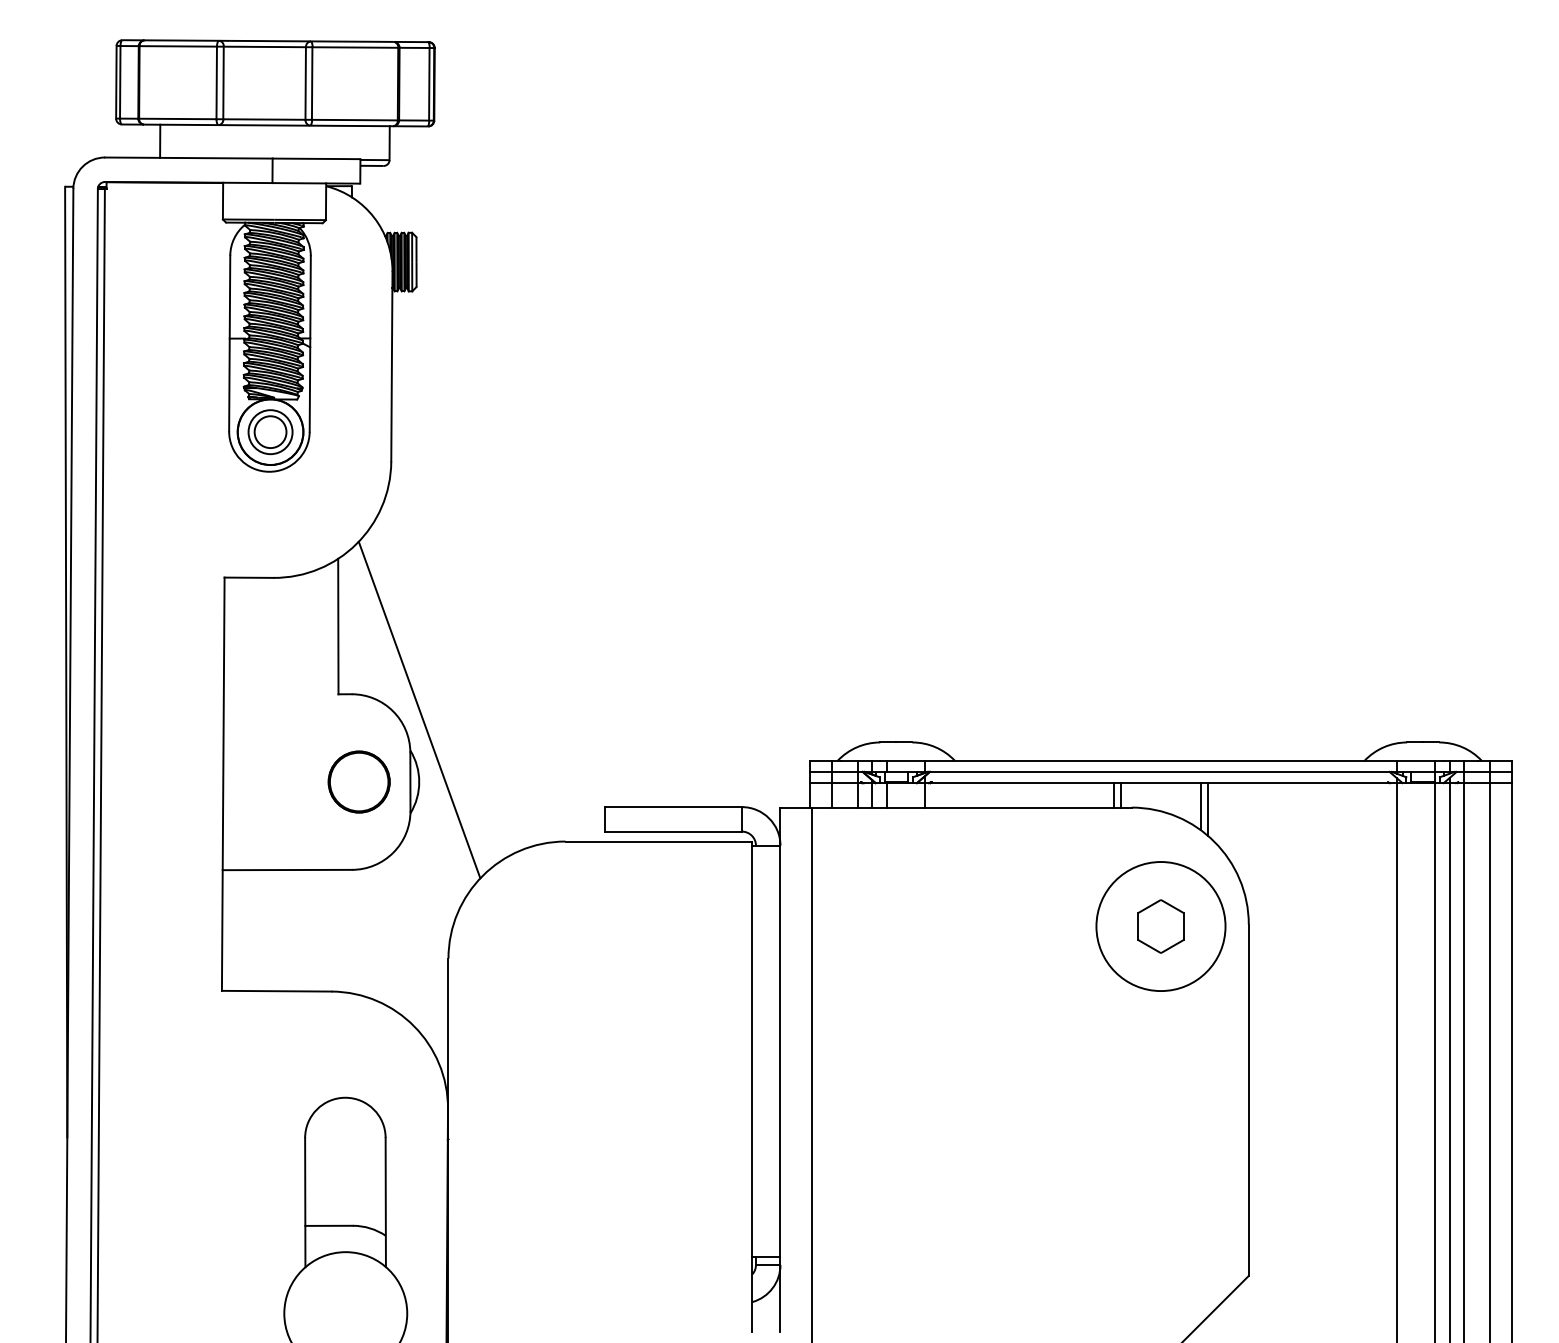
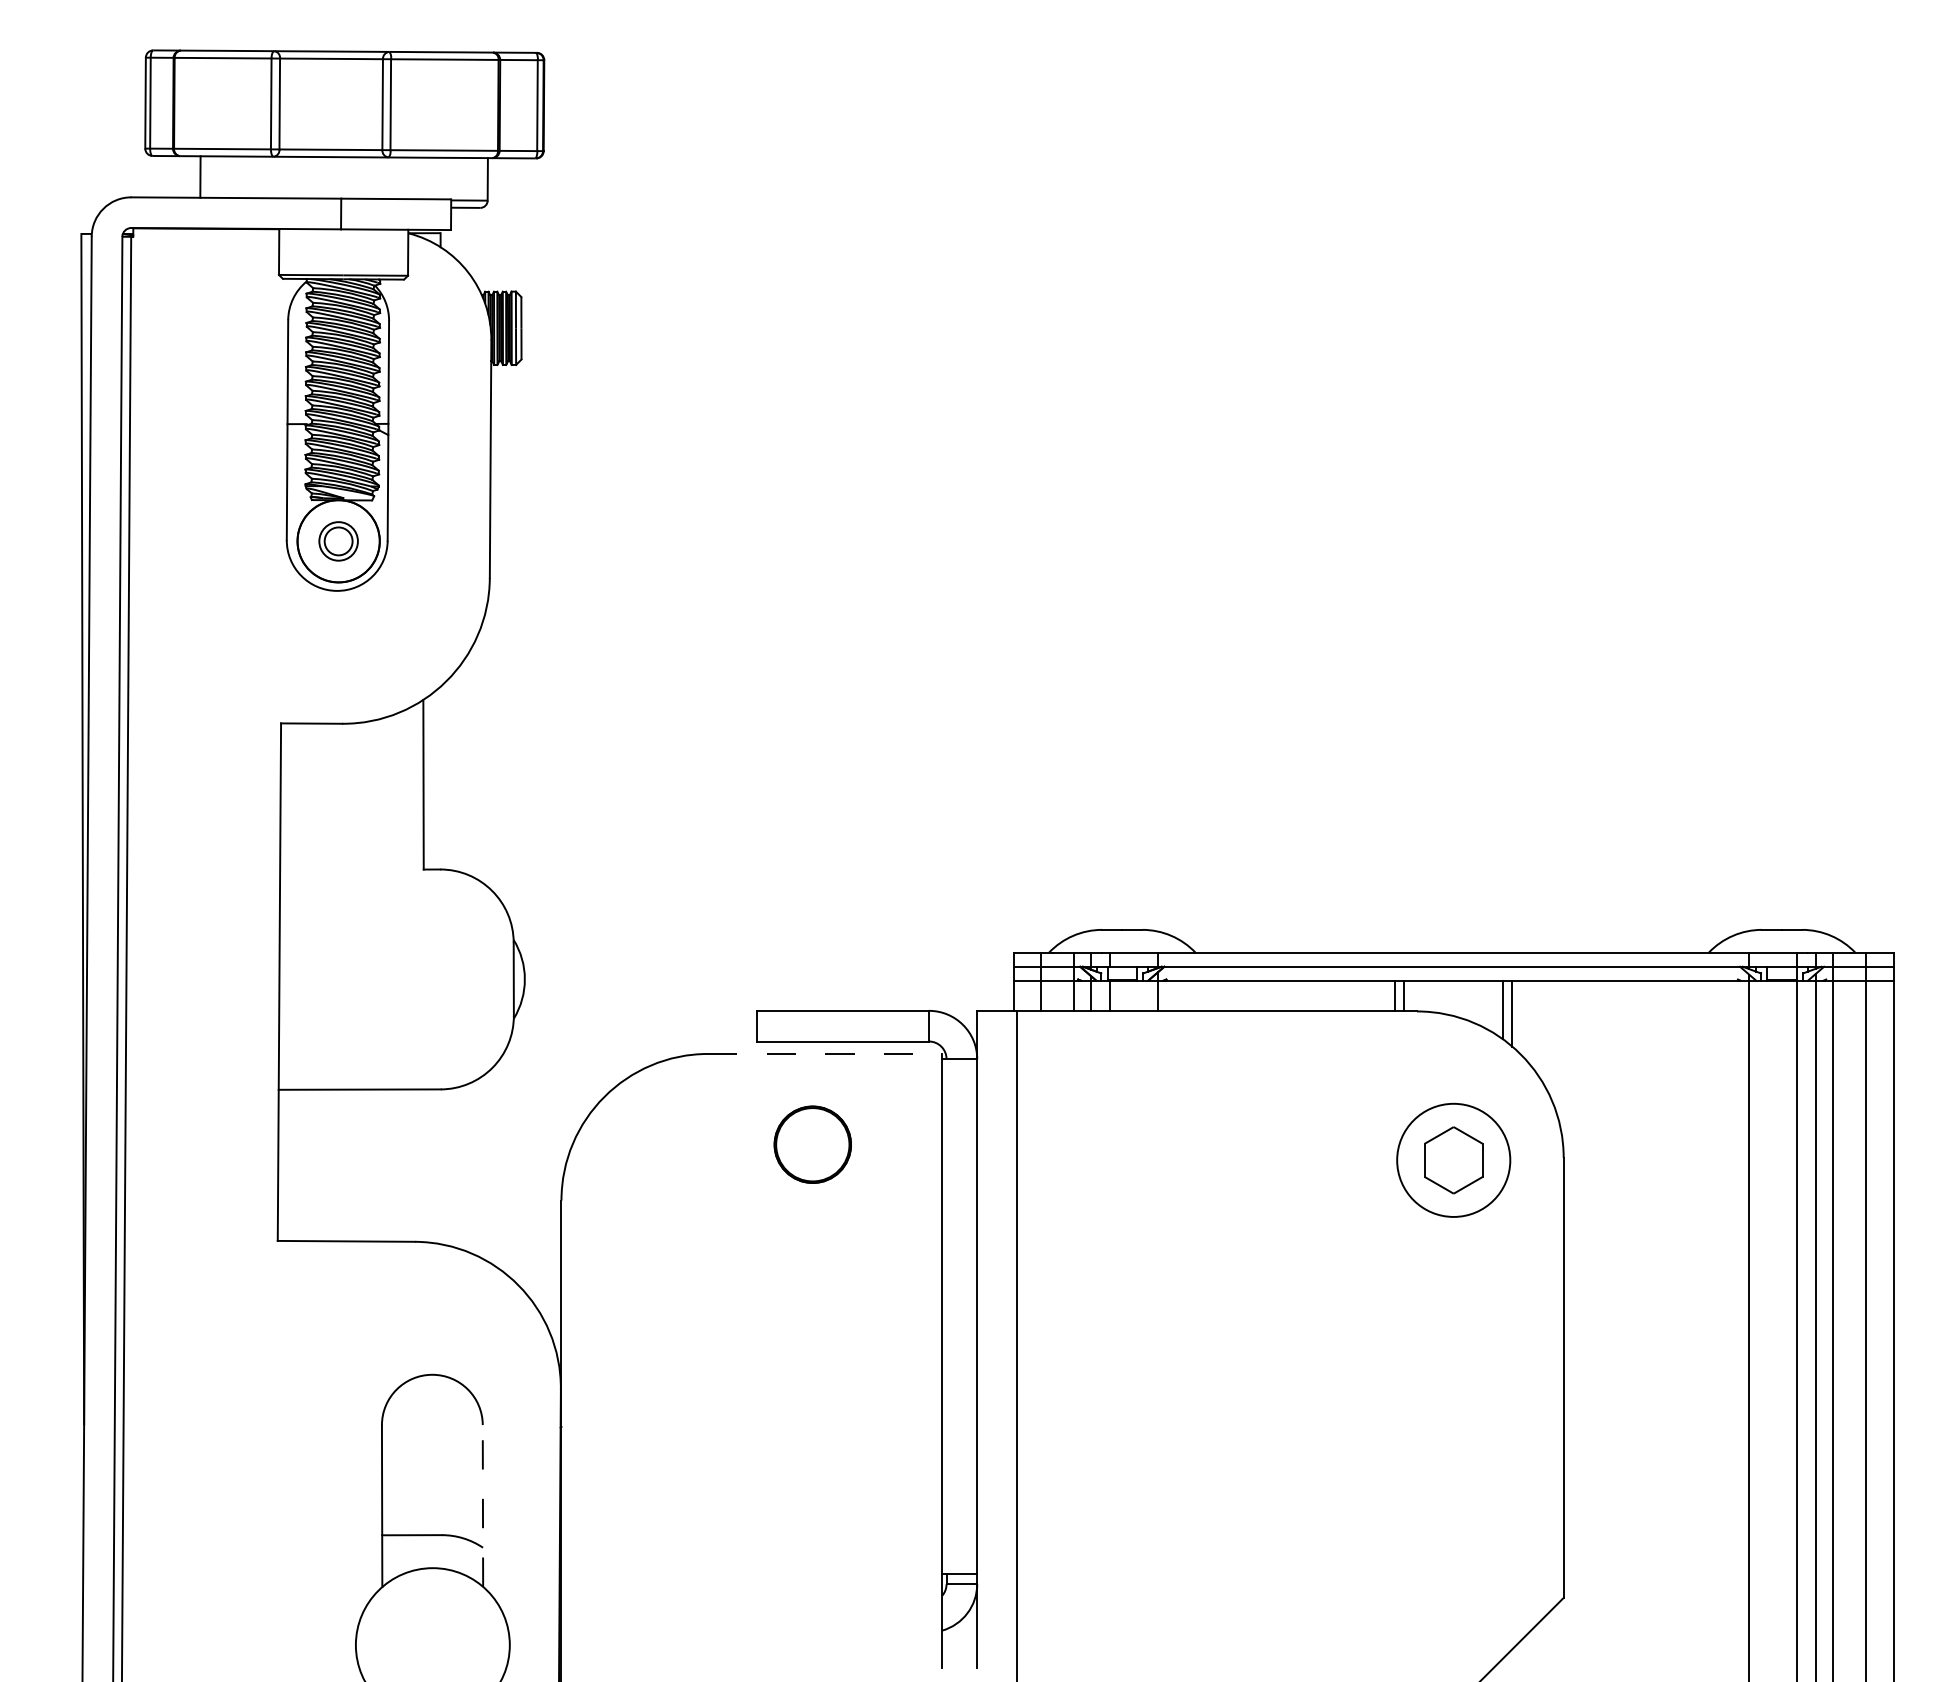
part: (270, 432) -> (338, 541), size x0.7
line: (419, 709) -> (525, 888), removed
circle: (358, 781) -> (811, 1144), moved
line: (659, 841) -> (825, 1053), solid -> dashed
circle: (1160, 926) -> (1453, 1160), size x0.7
line: (385, 1202) -> (482, 1505), solid -> dashed

